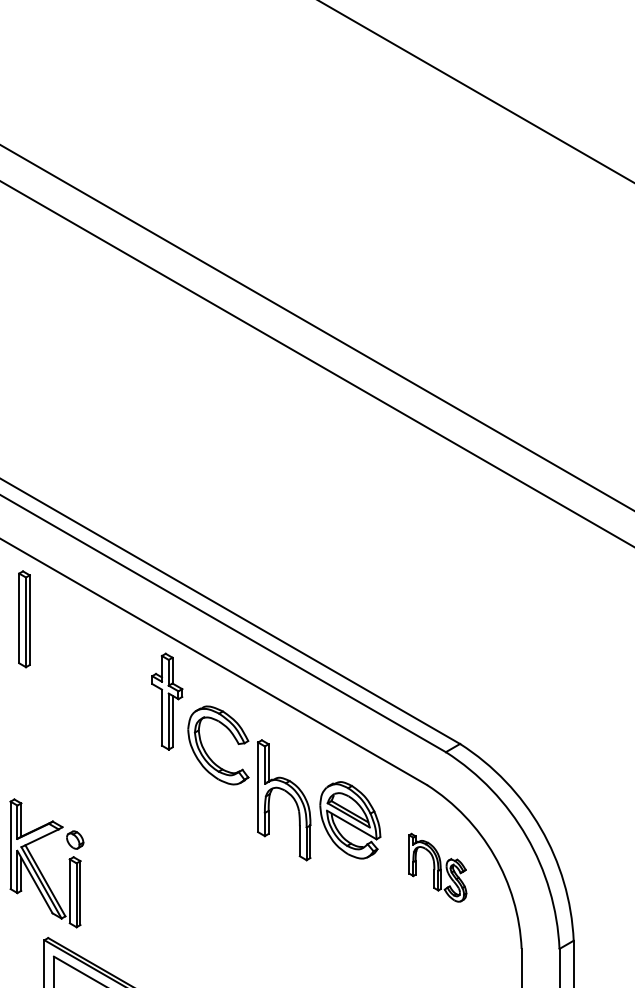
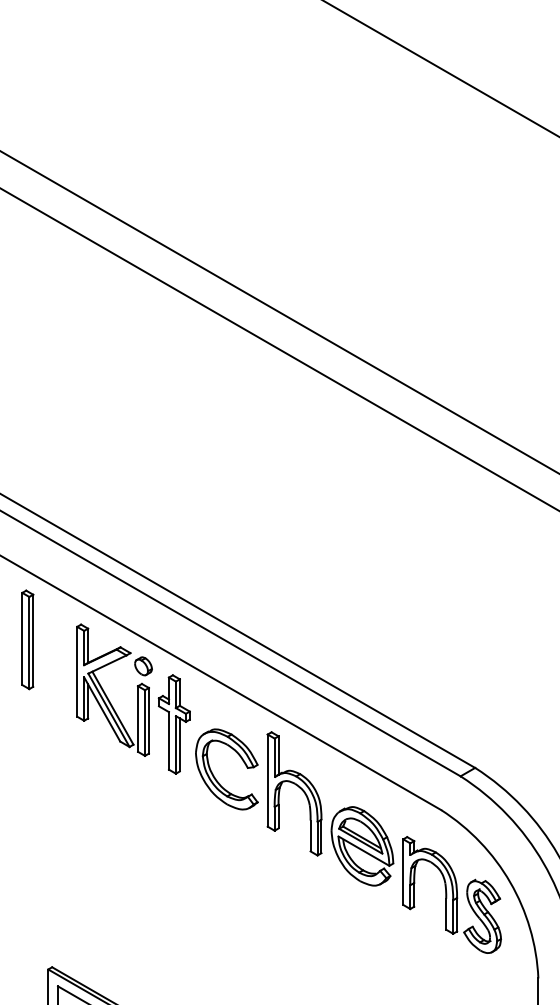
part: (289, 795) -> (299, 789), moved
part: (437, 867) -> (451, 894), size x1.67
part: (40, 869) -> (107, 696), moved

